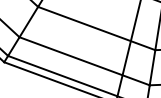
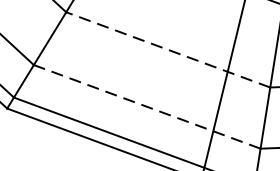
line: (96, 28) -> (167, 49), solid -> dashed
line: (84, 61) -> (146, 107), solid -> dashed

